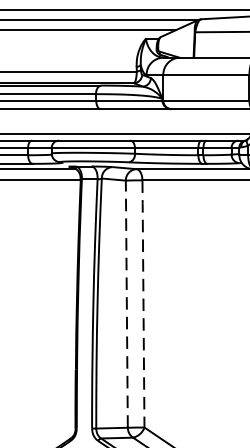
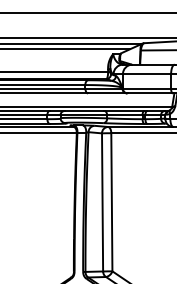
line: (126, 302) -> (102, 201), dashed -> solid
line: (142, 302) -> (111, 201), dashed -> solid

